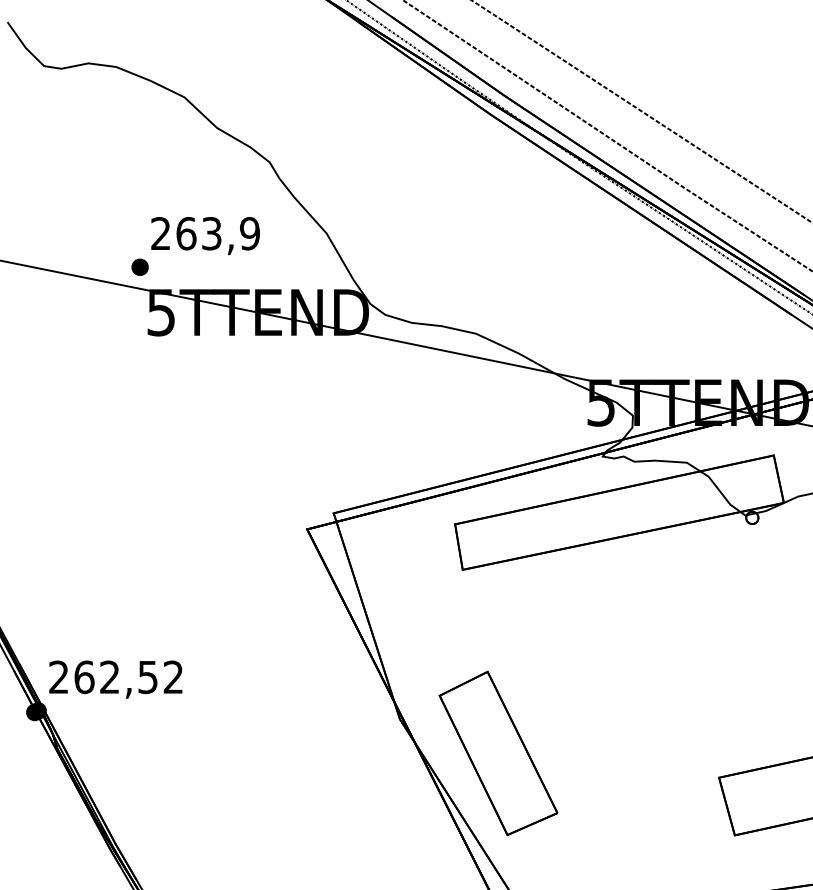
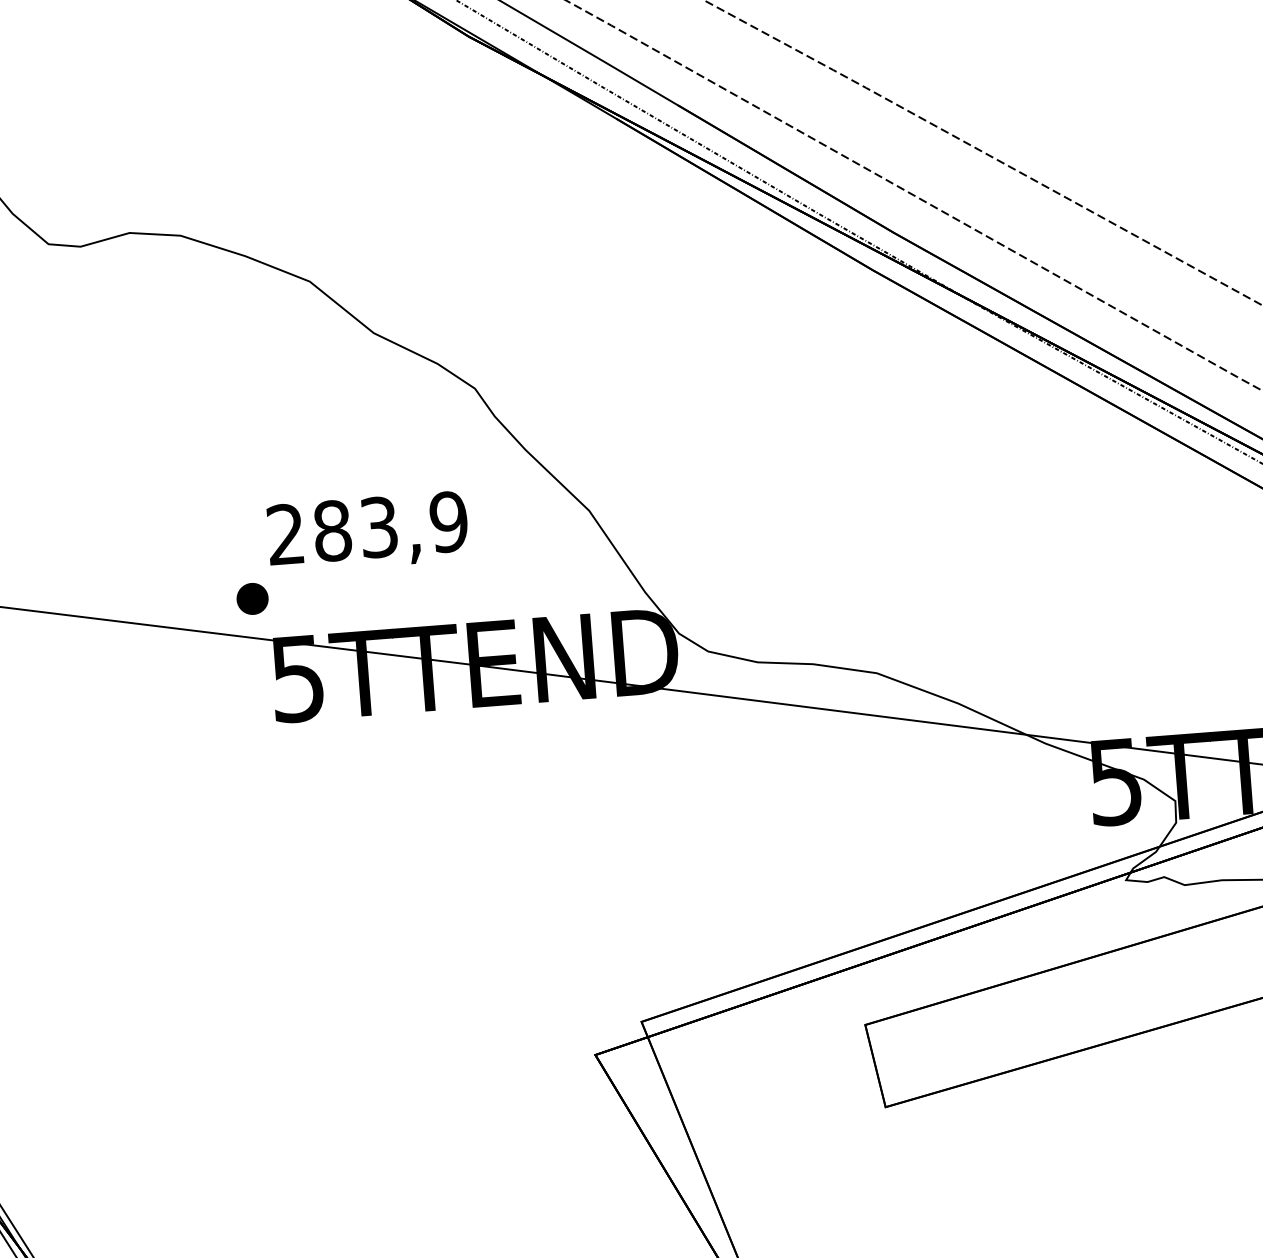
text: (186, 233) -> (332, 530), 263,9 -> 283,9

